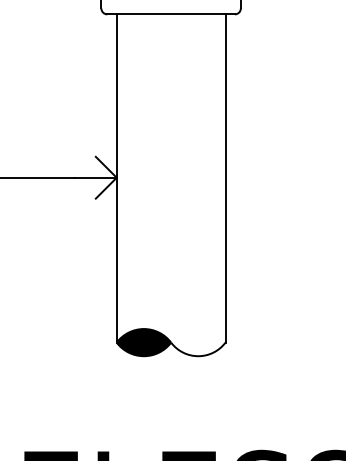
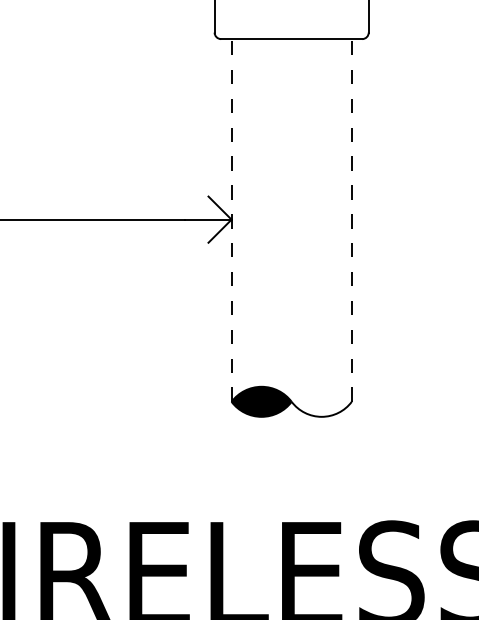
line: (116, 177) -> (231, 219), solid -> dashed
line: (225, 177) -> (351, 219), solid -> dashed

